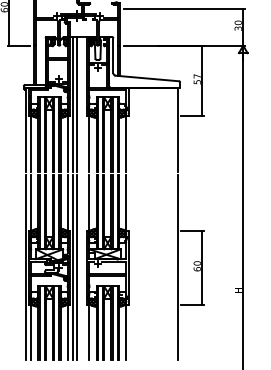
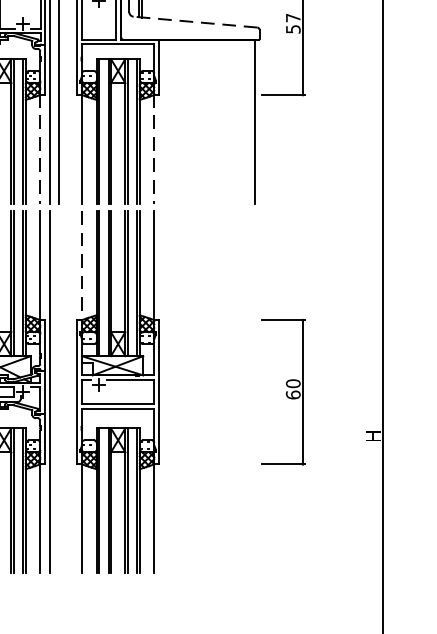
line: (147, 78) -> (195, 22), solid -> dashed
line: (67, 143) -> (39, 149), solid -> dashed
line: (126, 143) -> (154, 149), solid -> dashed
line: (89, 203) -> (82, 266), solid -> dashed
line: (77, 267) -> (58, 391), removed
line: (177, 267) -> (254, 391), removed

